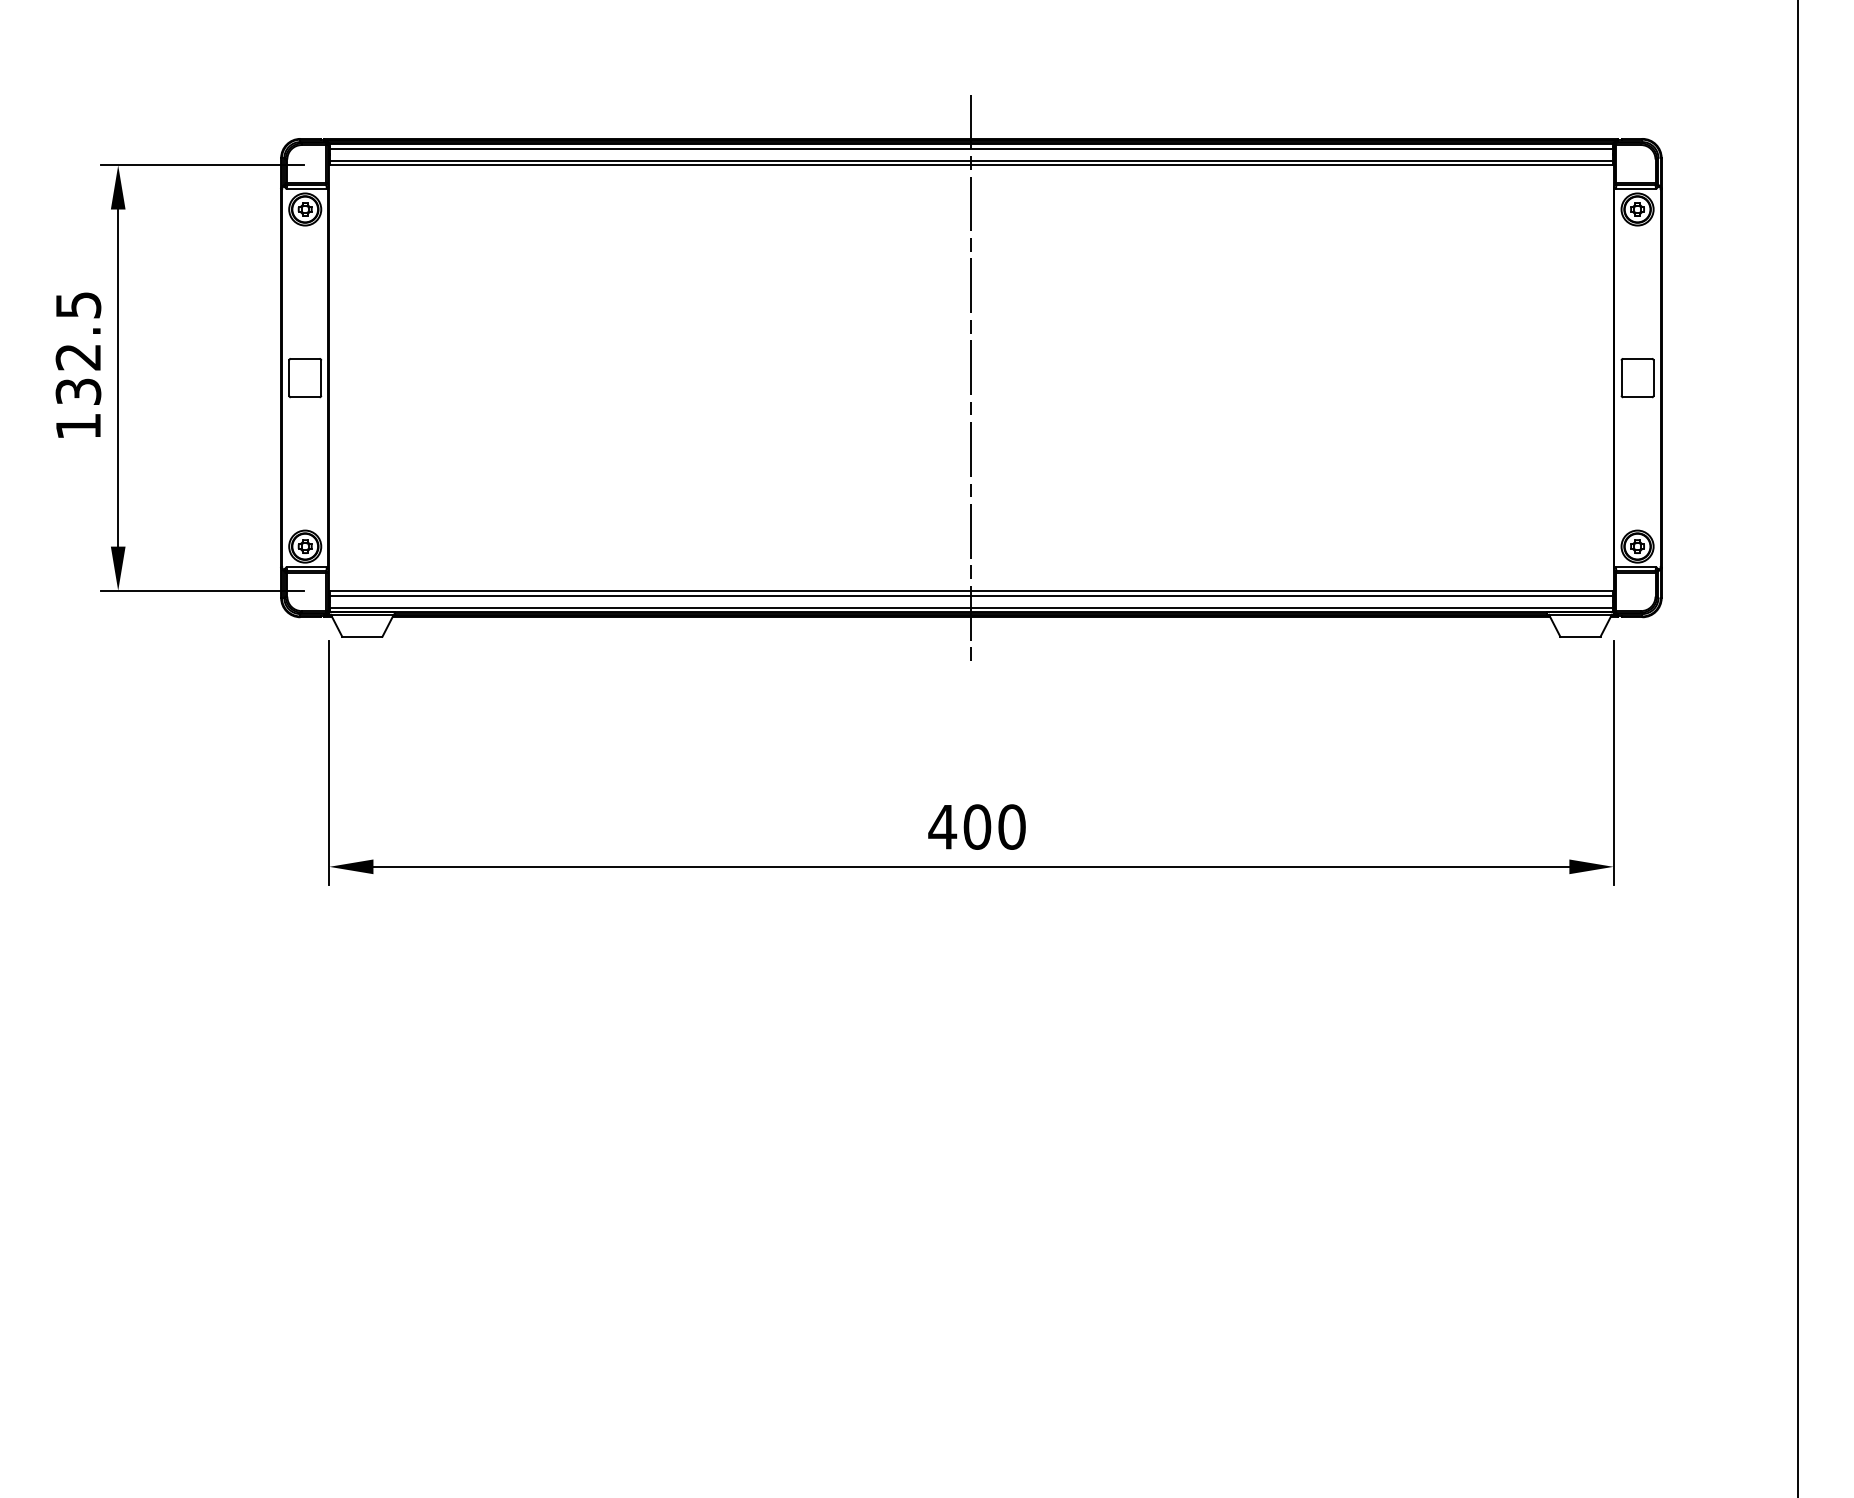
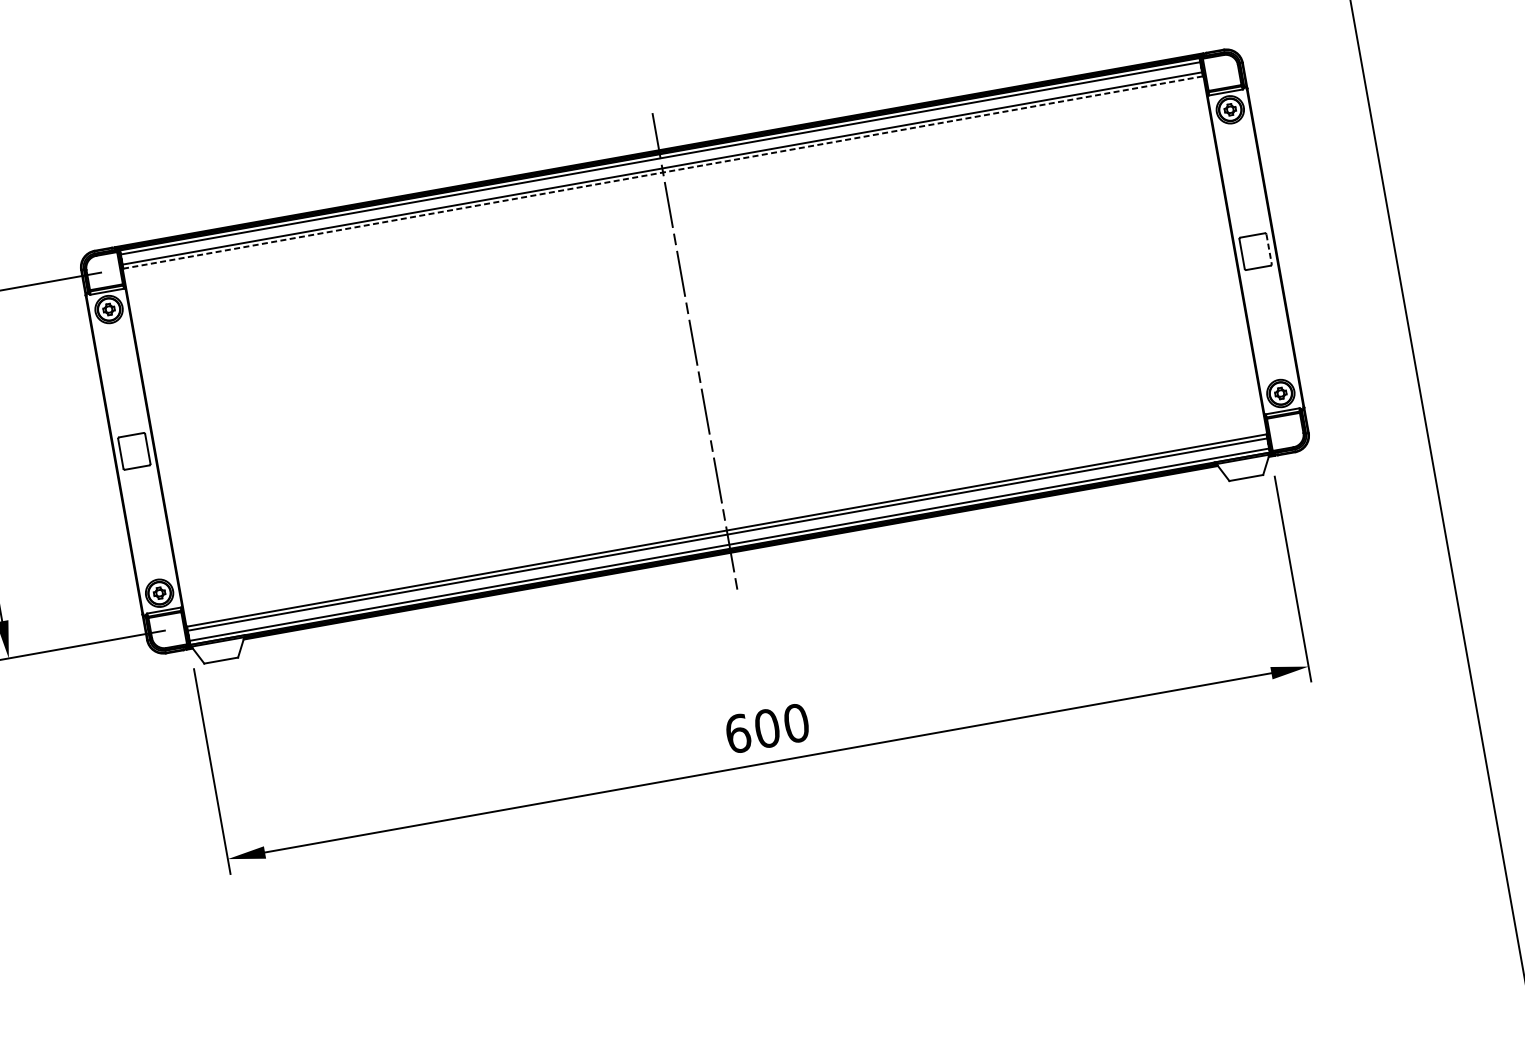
line: (970, 165) -> (662, 172), solid -> dashed
line: (1653, 378) -> (1269, 249), solid -> dashed
text: (942, 826) -> (737, 733), 400 -> 600

